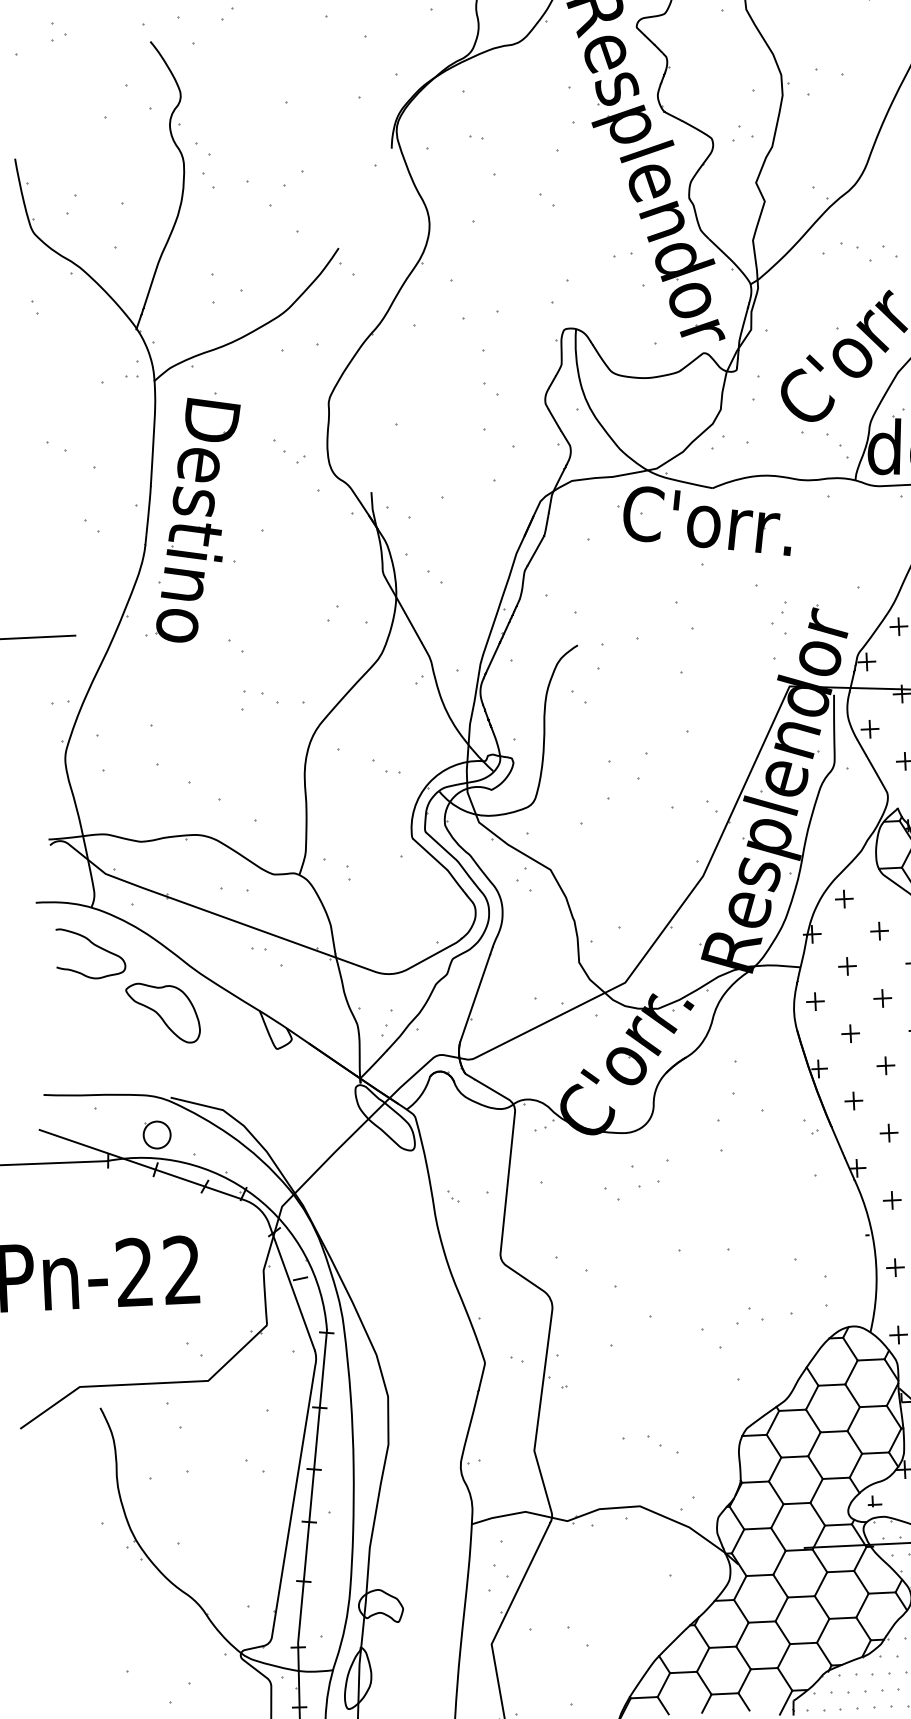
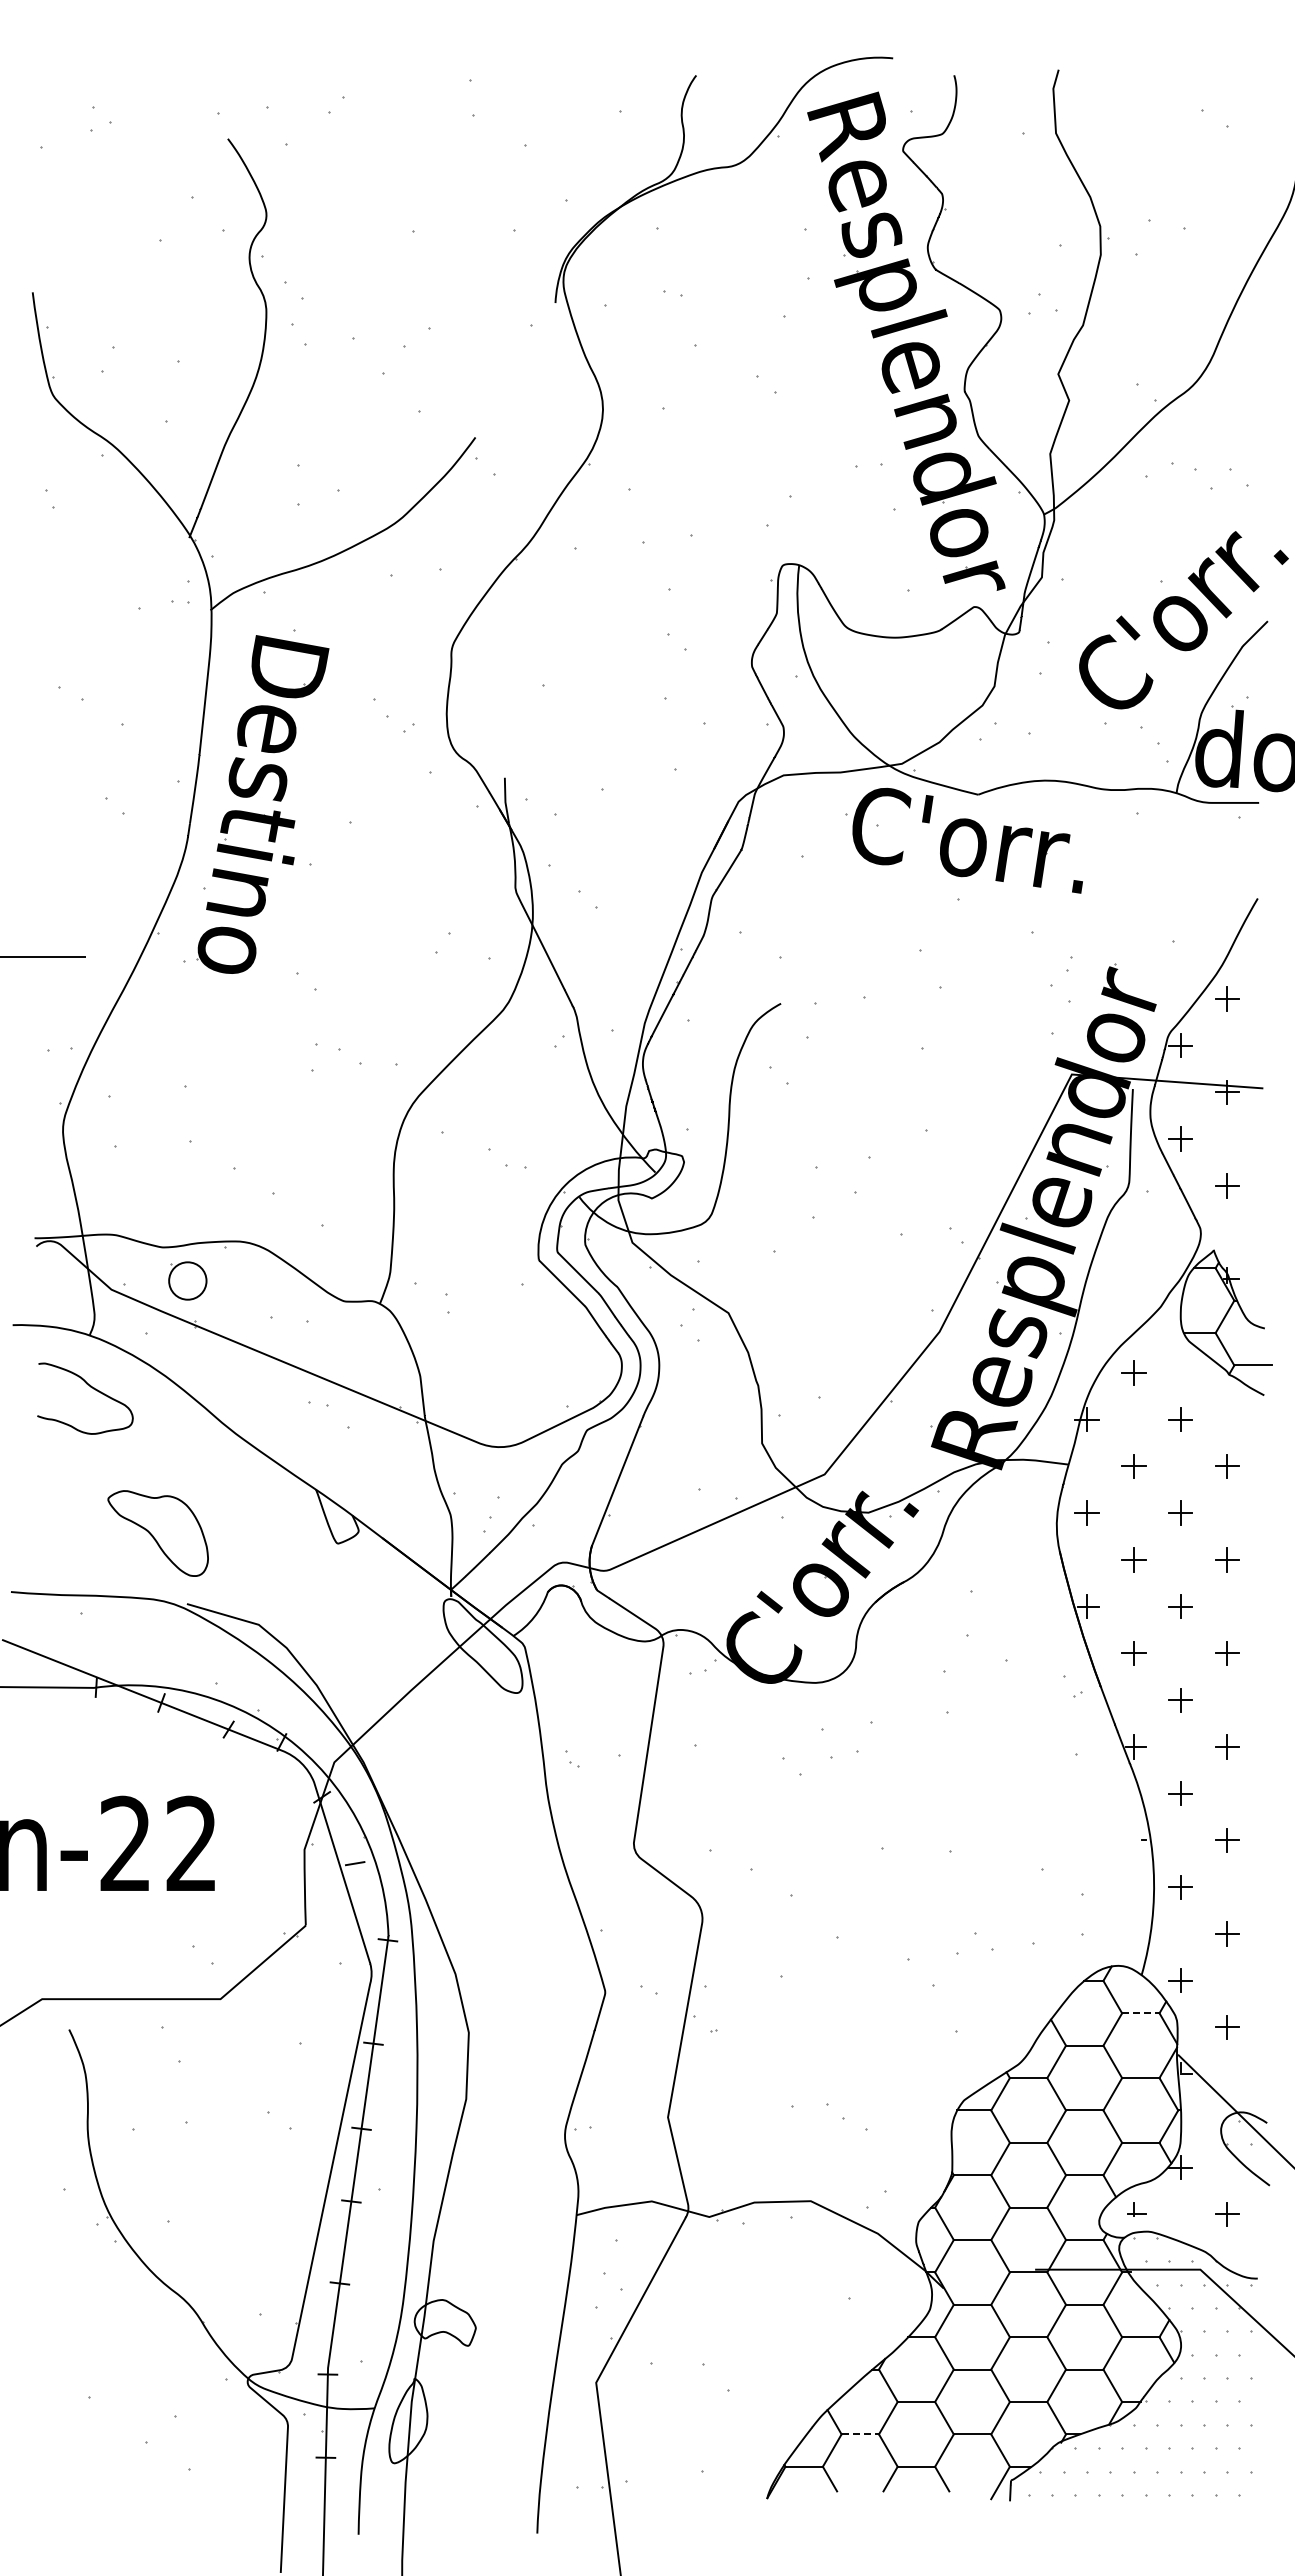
part: (162, 1013) -> (157, 1533), moved
part: (156, 1134) -> (187, 1280), moved
line: (870, 1360) -> (1140, 2013), solid -> dashed
line: (683, 1672) -> (860, 2434), solid -> dashed

